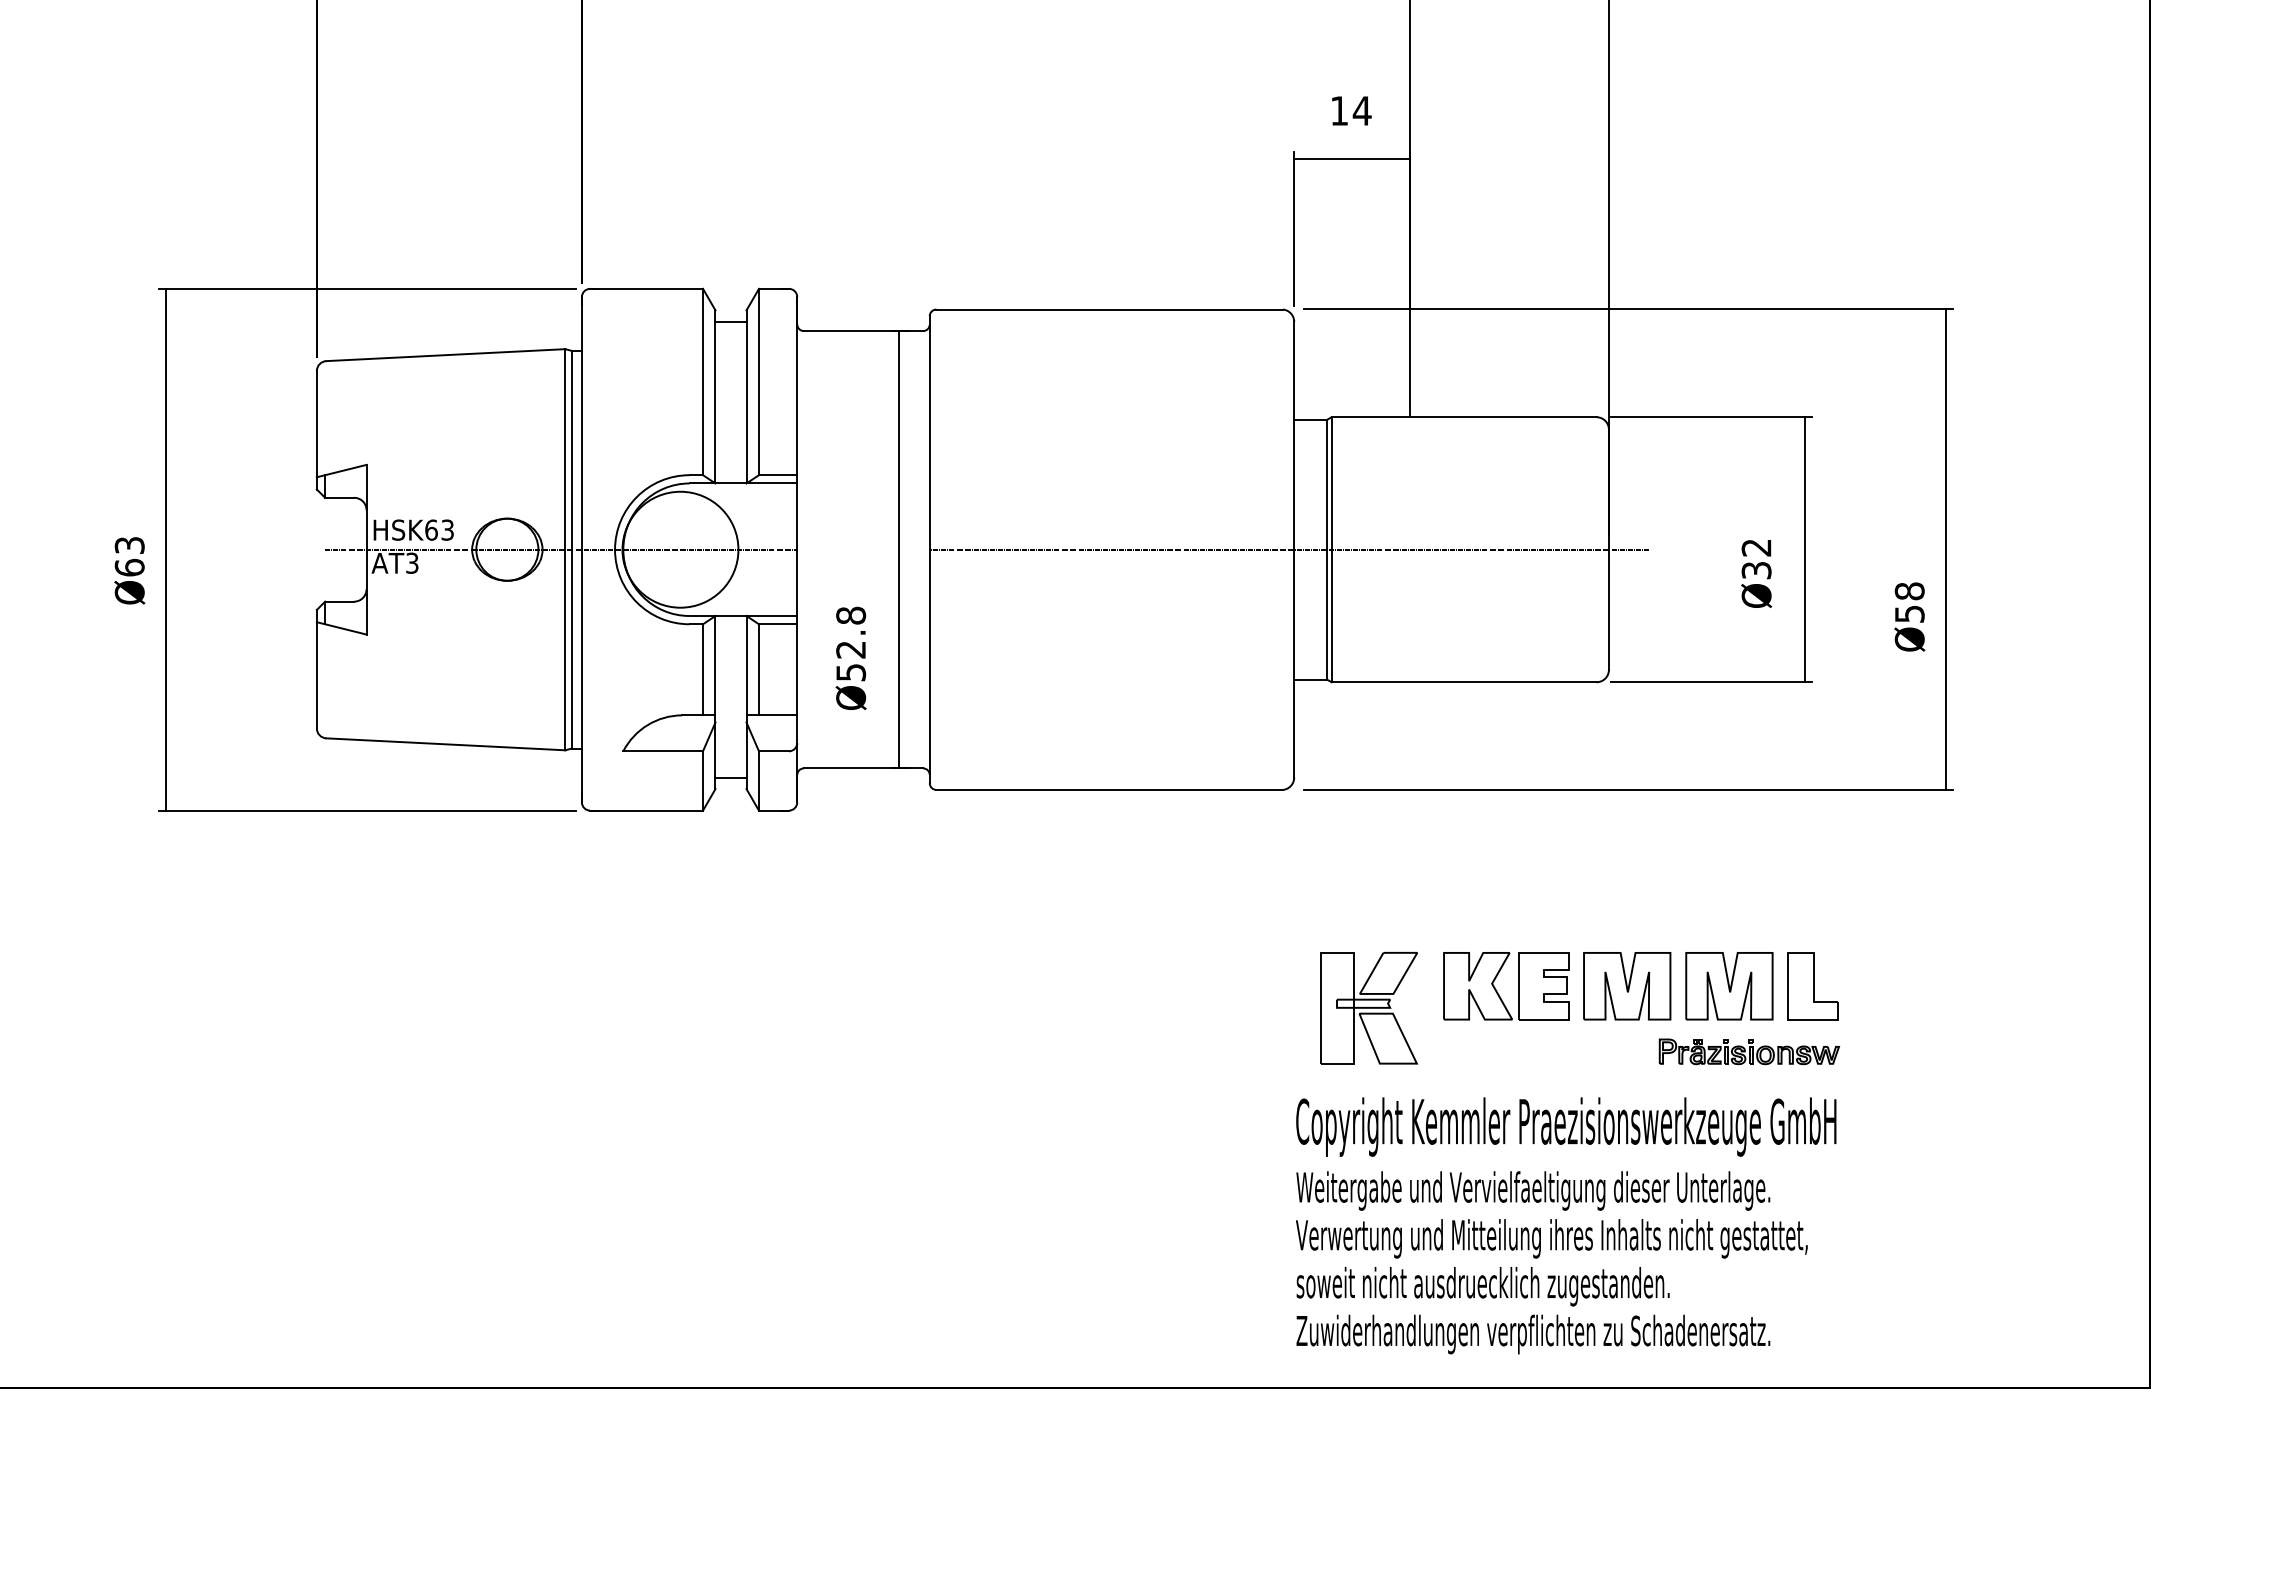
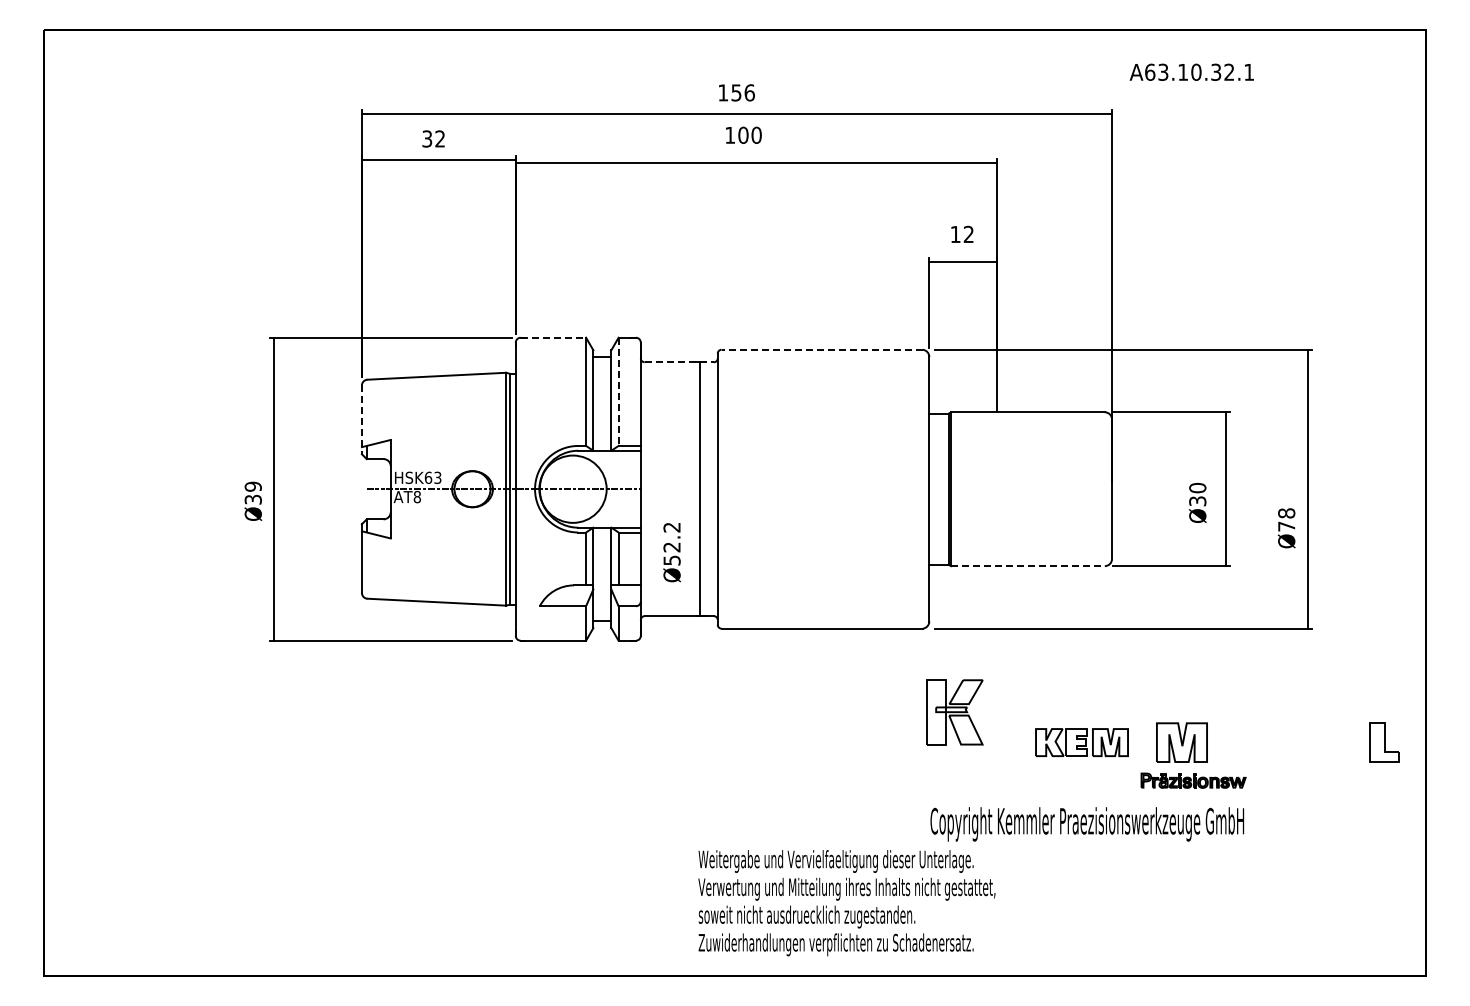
text: (1361, 109) -> (968, 233), 14 -> 12
line: (646, 288) -> (553, 337), solid -> dashed
line: (1110, 309) -> (822, 349), solid -> dashed
line: (863, 331) -> (679, 362), solid -> dashed
line: (758, 383) -> (618, 392), solid -> dashed
line: (316, 431) -> (361, 420), solid -> dashed
text: (1756, 546) -> (1197, 487), Ø32 -> Ø30
line: (1289, 550) -> (926, 489), removed
text: (128, 555) -> (252, 492), Ø63 -> Ø39
text: (410, 563) -> (416, 497), AT3 -> AT8
text: (1909, 613) -> (1286, 526), Ø58 -> Ø78
text: (850, 615) -> (671, 527), Ø52.8 -> Ø52.2
line: (1463, 682) -> (1027, 566), solid -> dashed
part: (1556, 986) -> (1081, 742), size x0.7
part: (1812, 986) -> (1384, 742), moved
part: (1368, 1008) -> (954, 712), moved
text: (1551, 1263) -> (846, 903), moved

